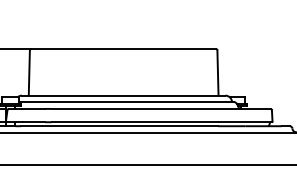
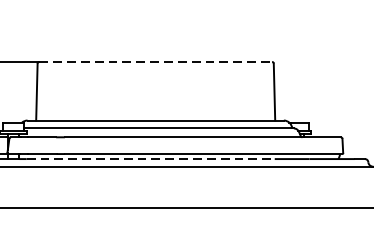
line: (124, 49) -> (156, 62), solid -> dashed
line: (120, 126) -> (151, 159), solid -> dashed

